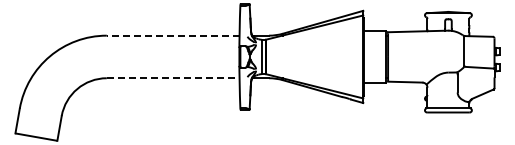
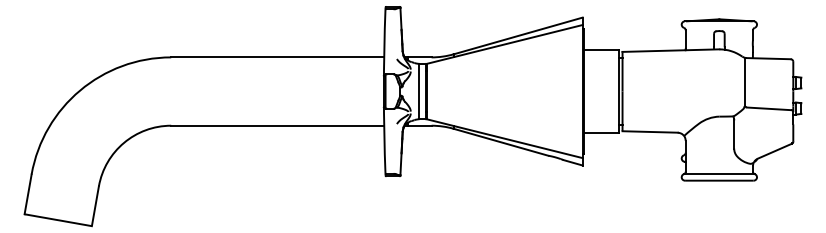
line: (172, 35) -> (276, 57), dashed -> solid
line: (173, 78) -> (278, 126), dashed -> solid

